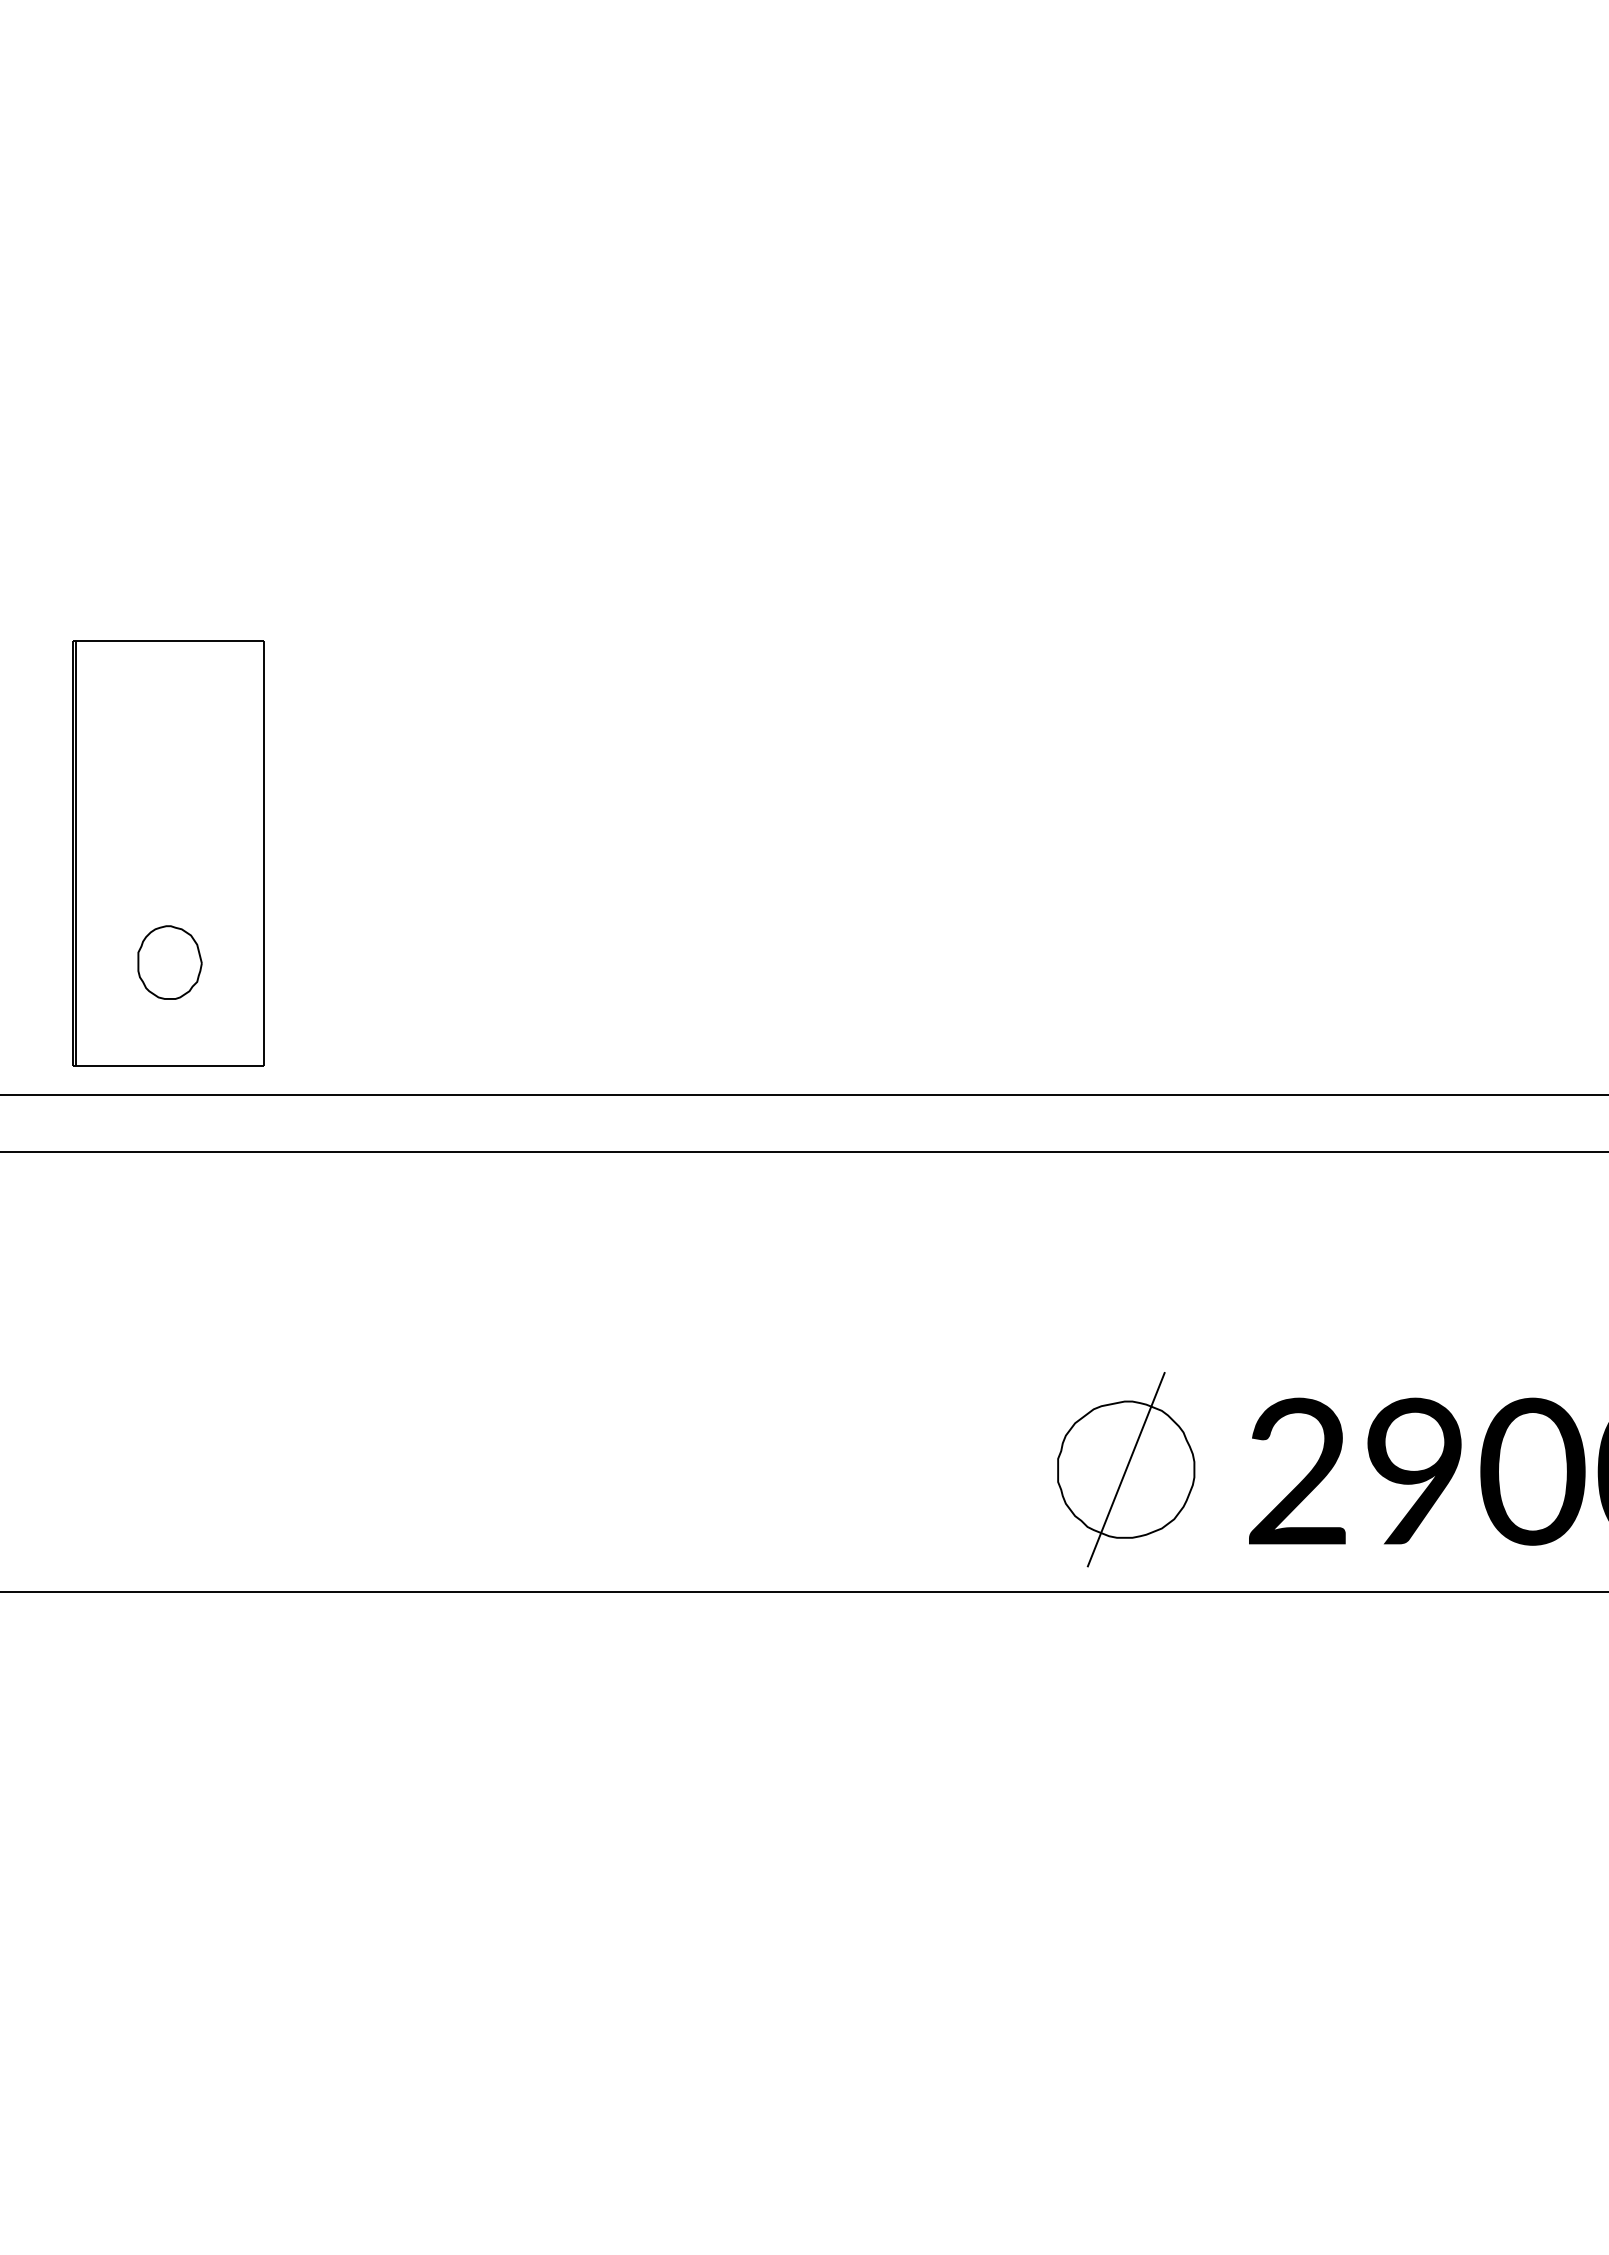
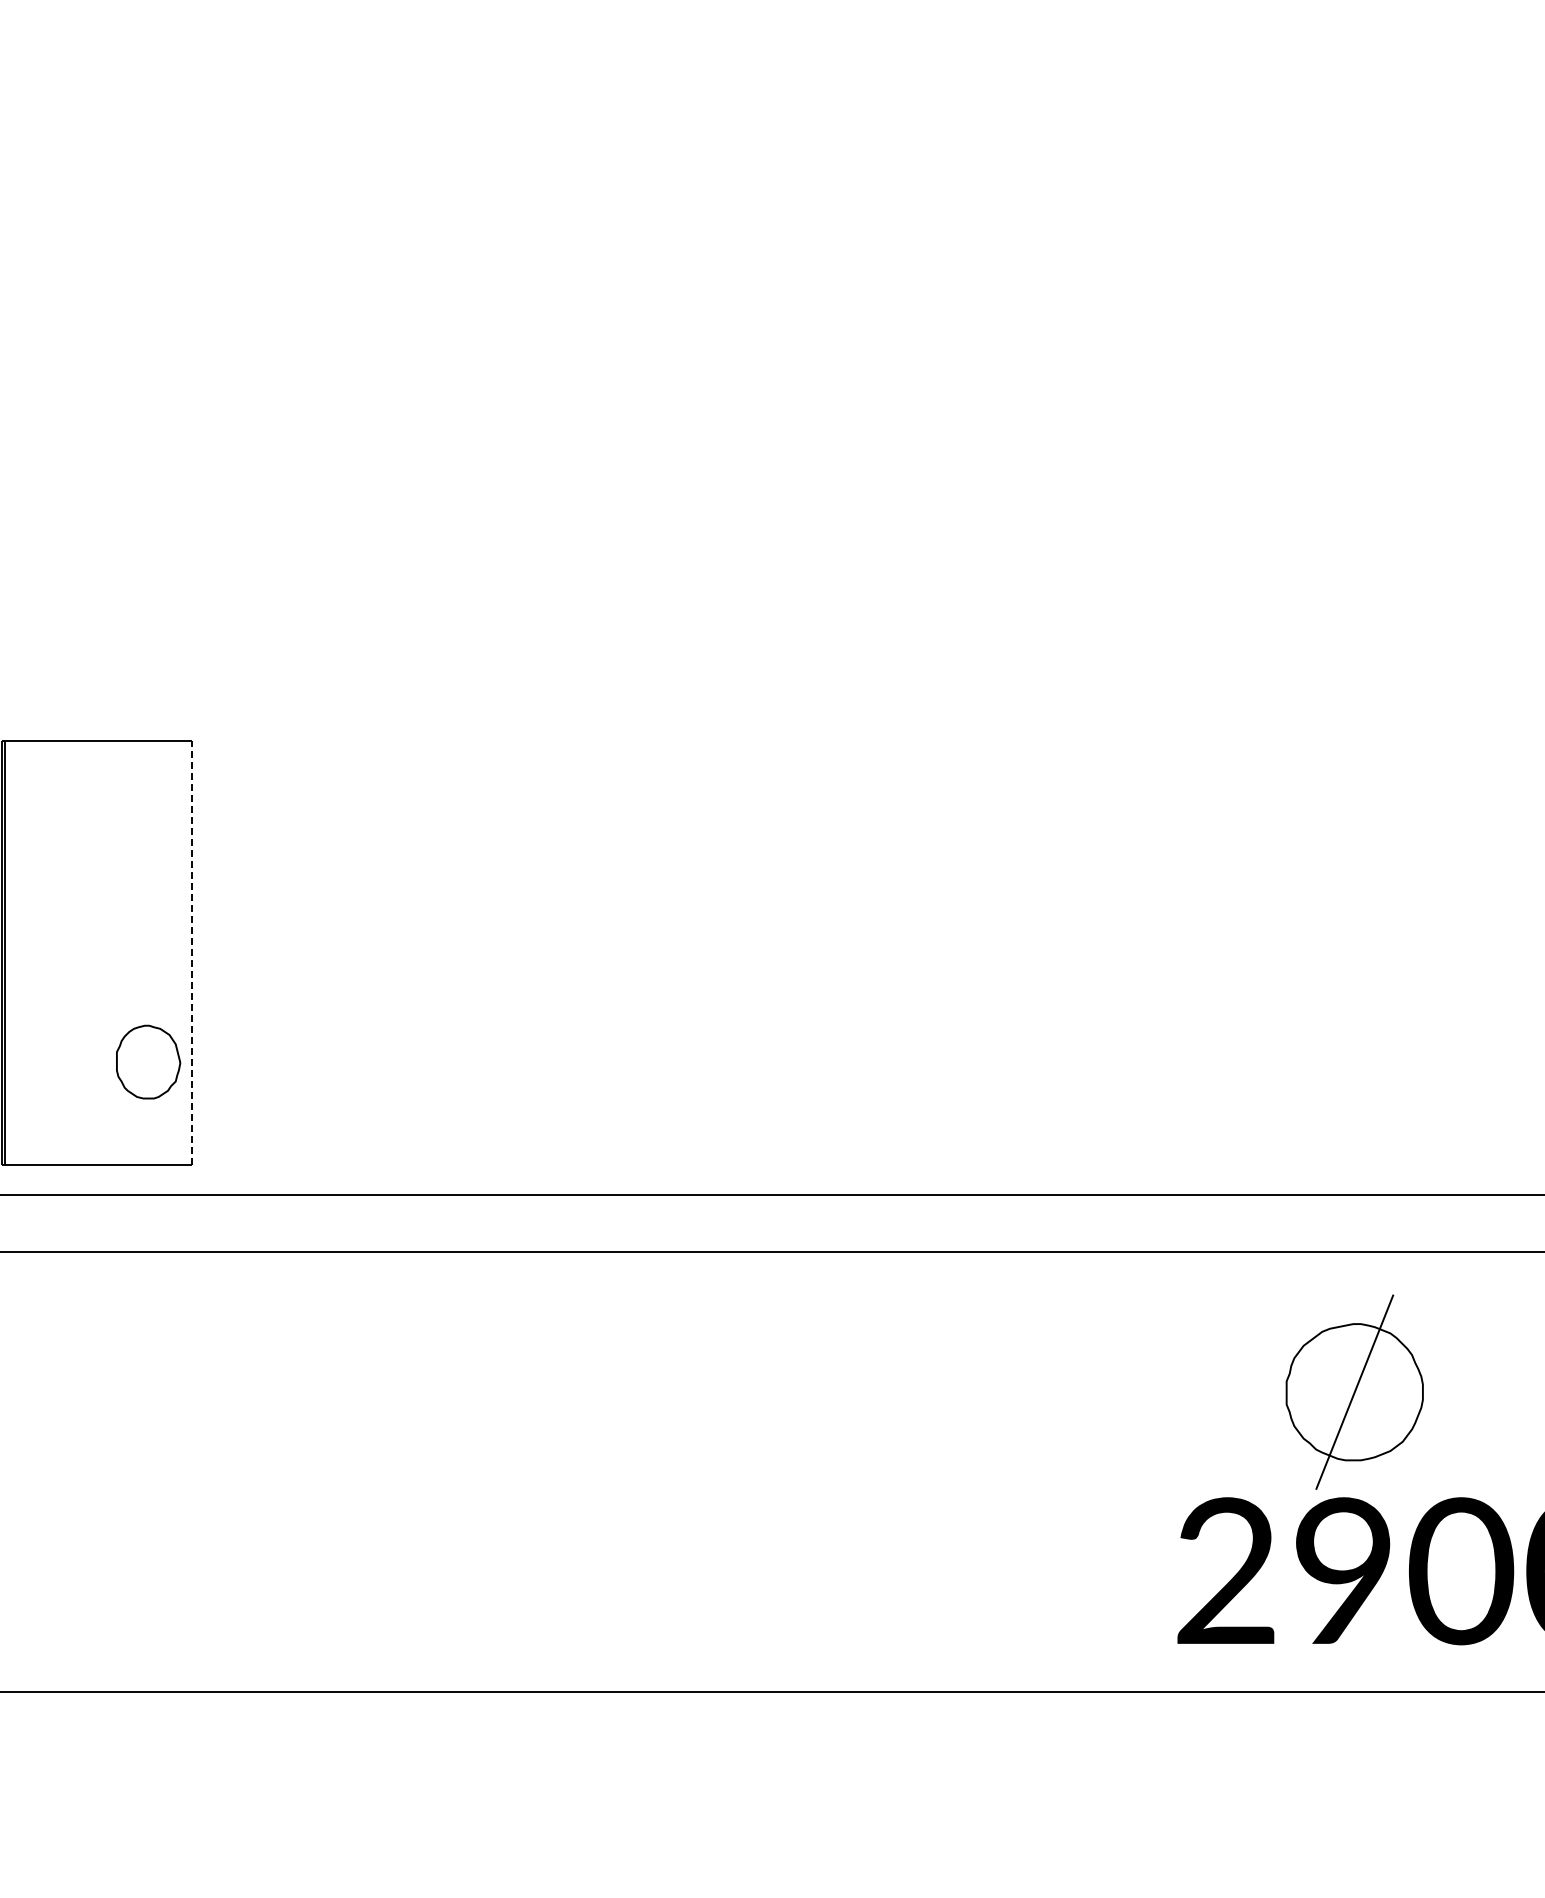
line: (263, 852) -> (192, 952), solid -> dashed
part: (169, 962) -> (148, 1062), moved
part: (1126, 1469) -> (1355, 1392), moved

